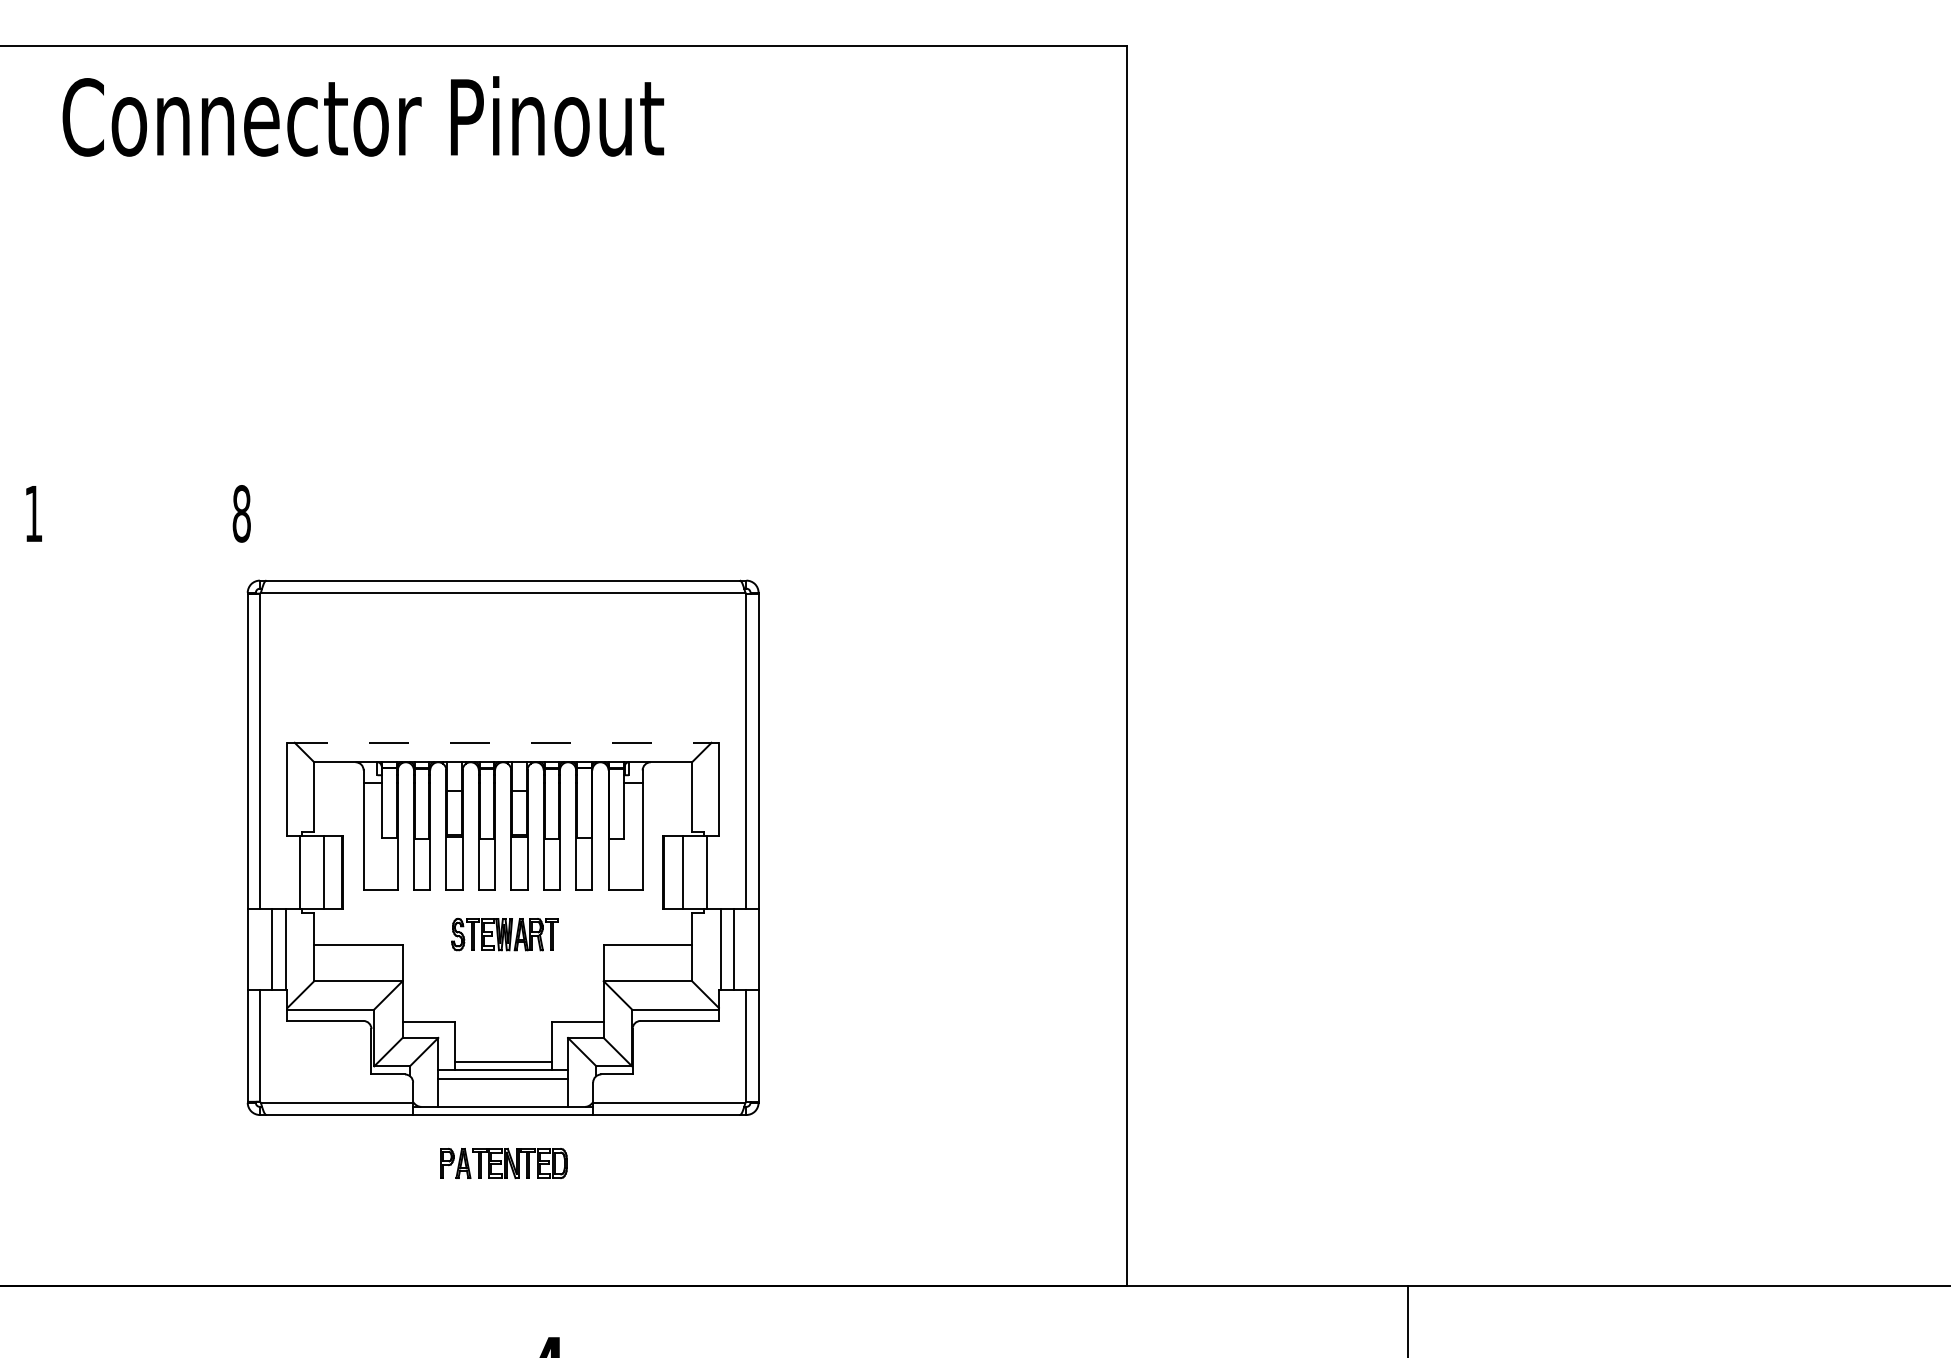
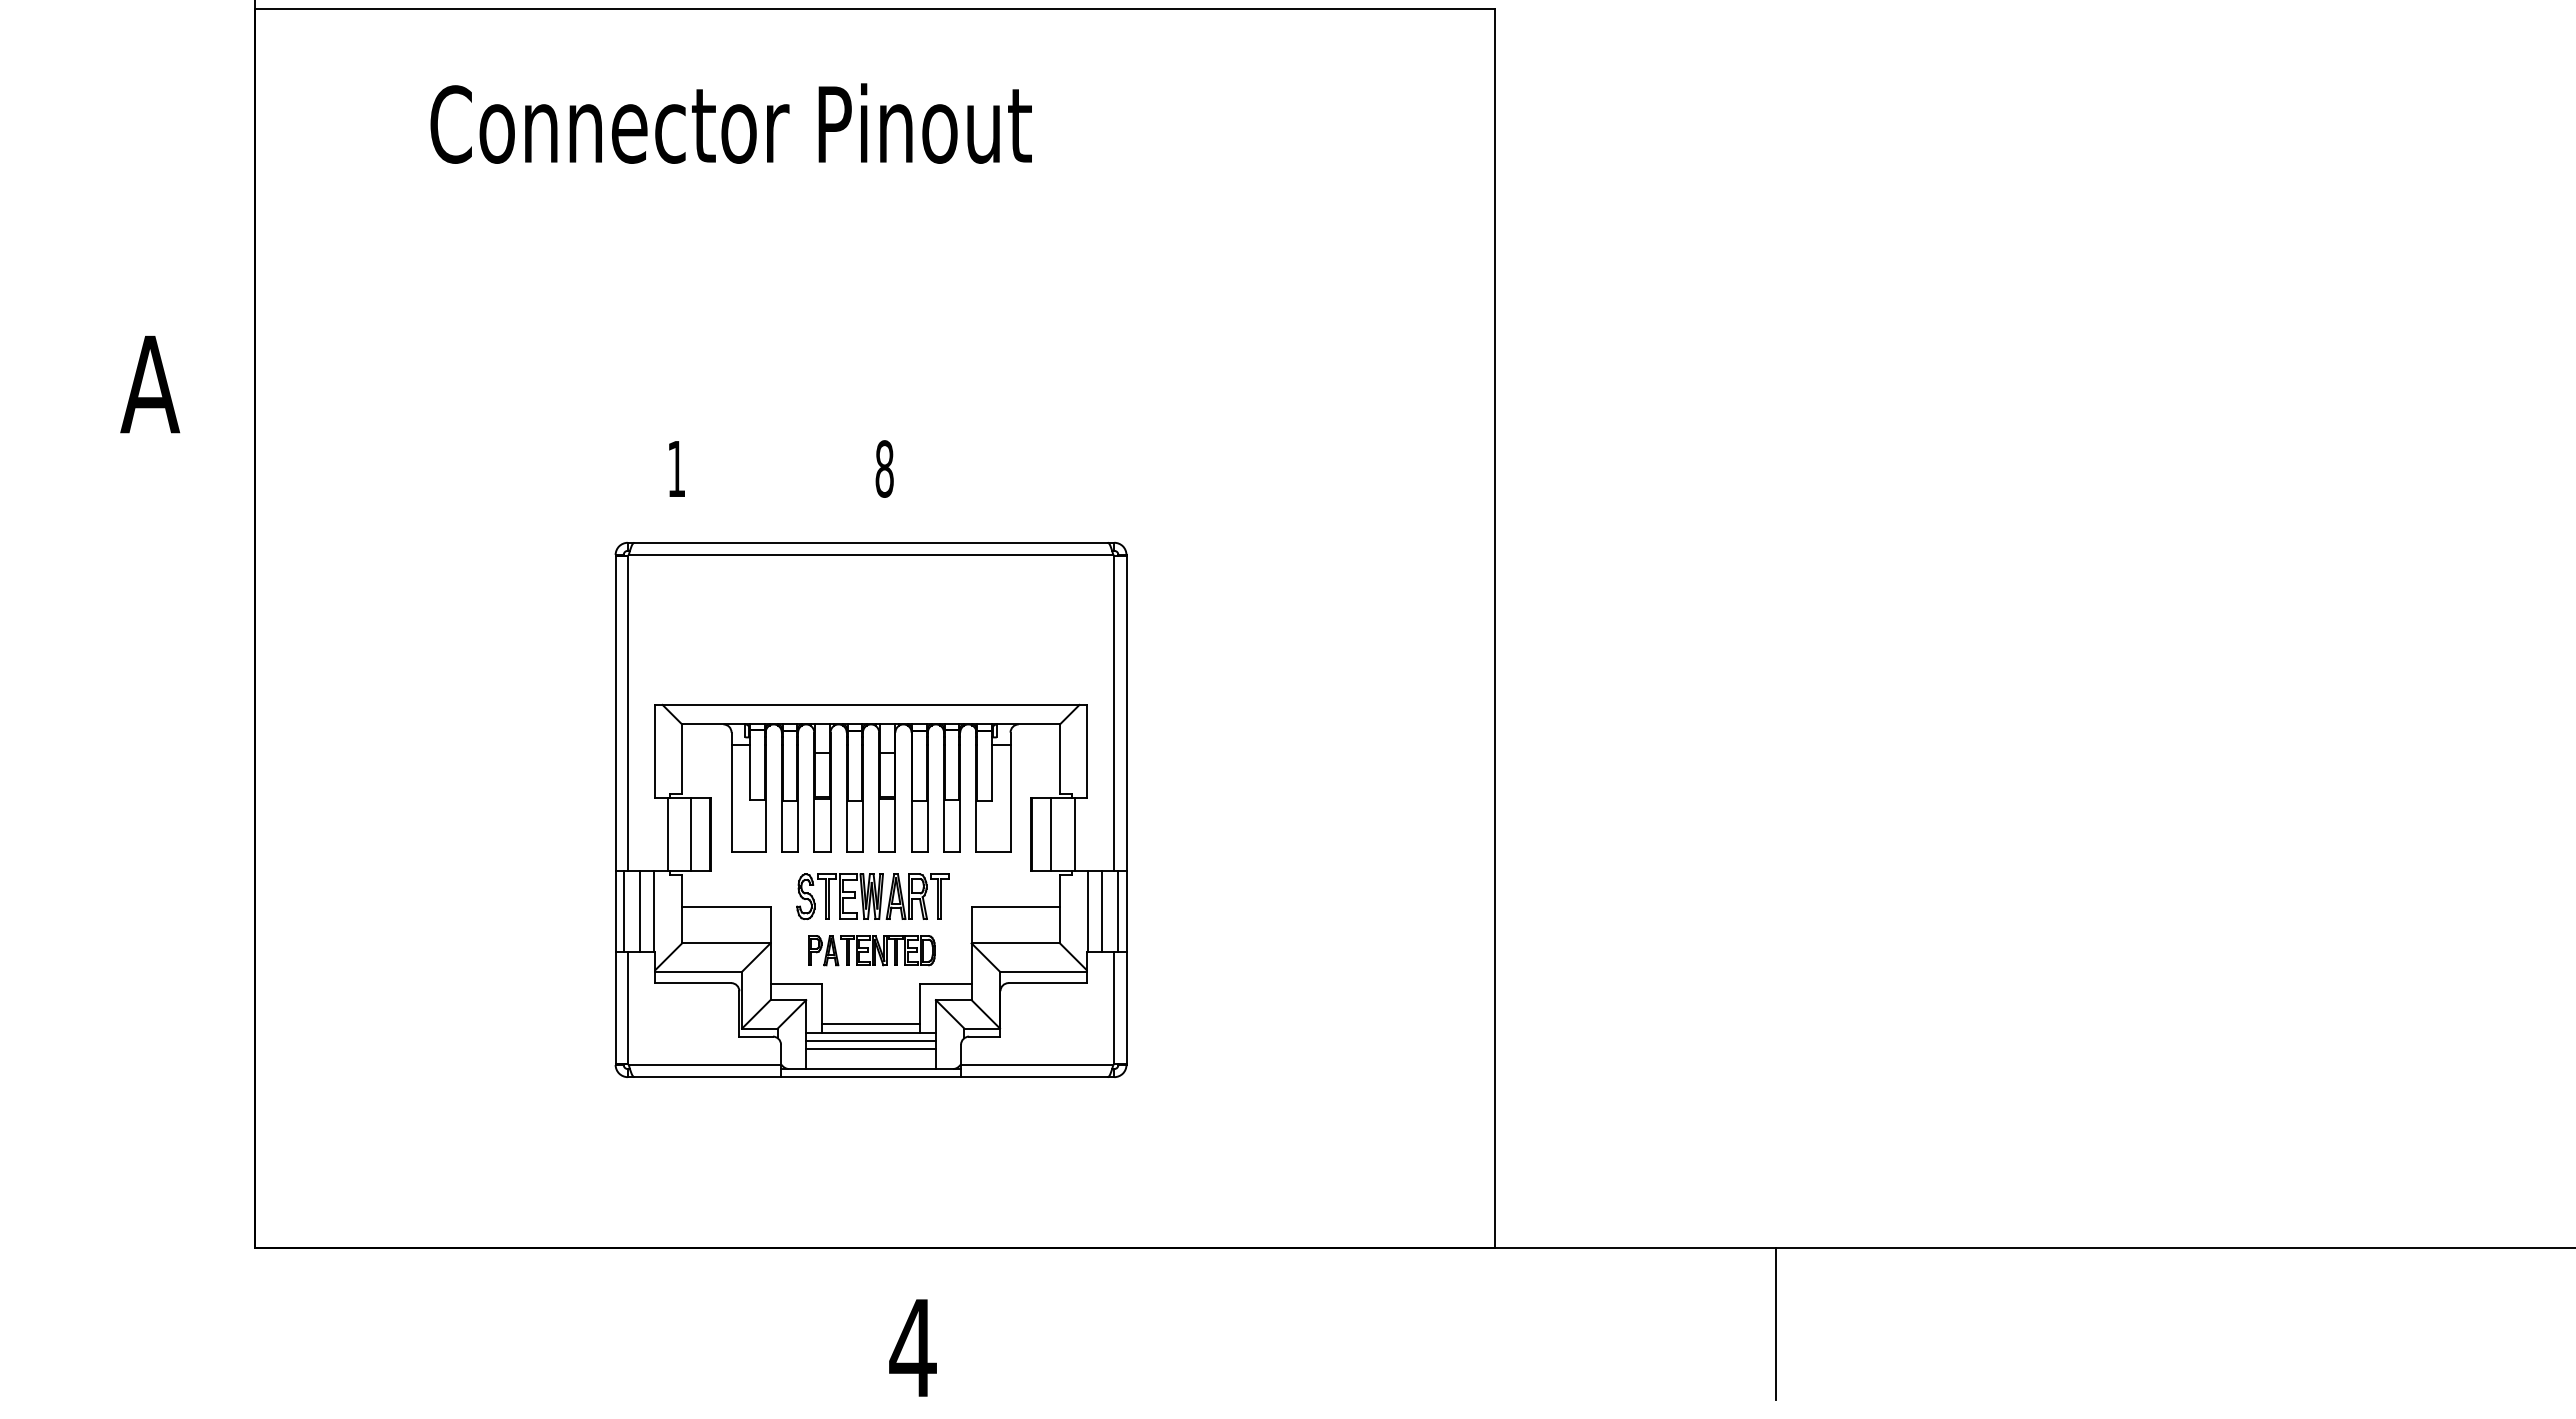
text: (362, 116) -> (730, 123), moved
text: (138, 513) -> (781, 468), moved
line: (503, 742) -> (871, 704), dashed -> solid
part: (504, 934) -> (872, 896), size x1.43
line: (255, 949) -> (623, 911), added
line: (750, 949) -> (1118, 911), added
line: (502, 1086) -> (870, 1048), added
part: (503, 1163) -> (871, 950), moved

